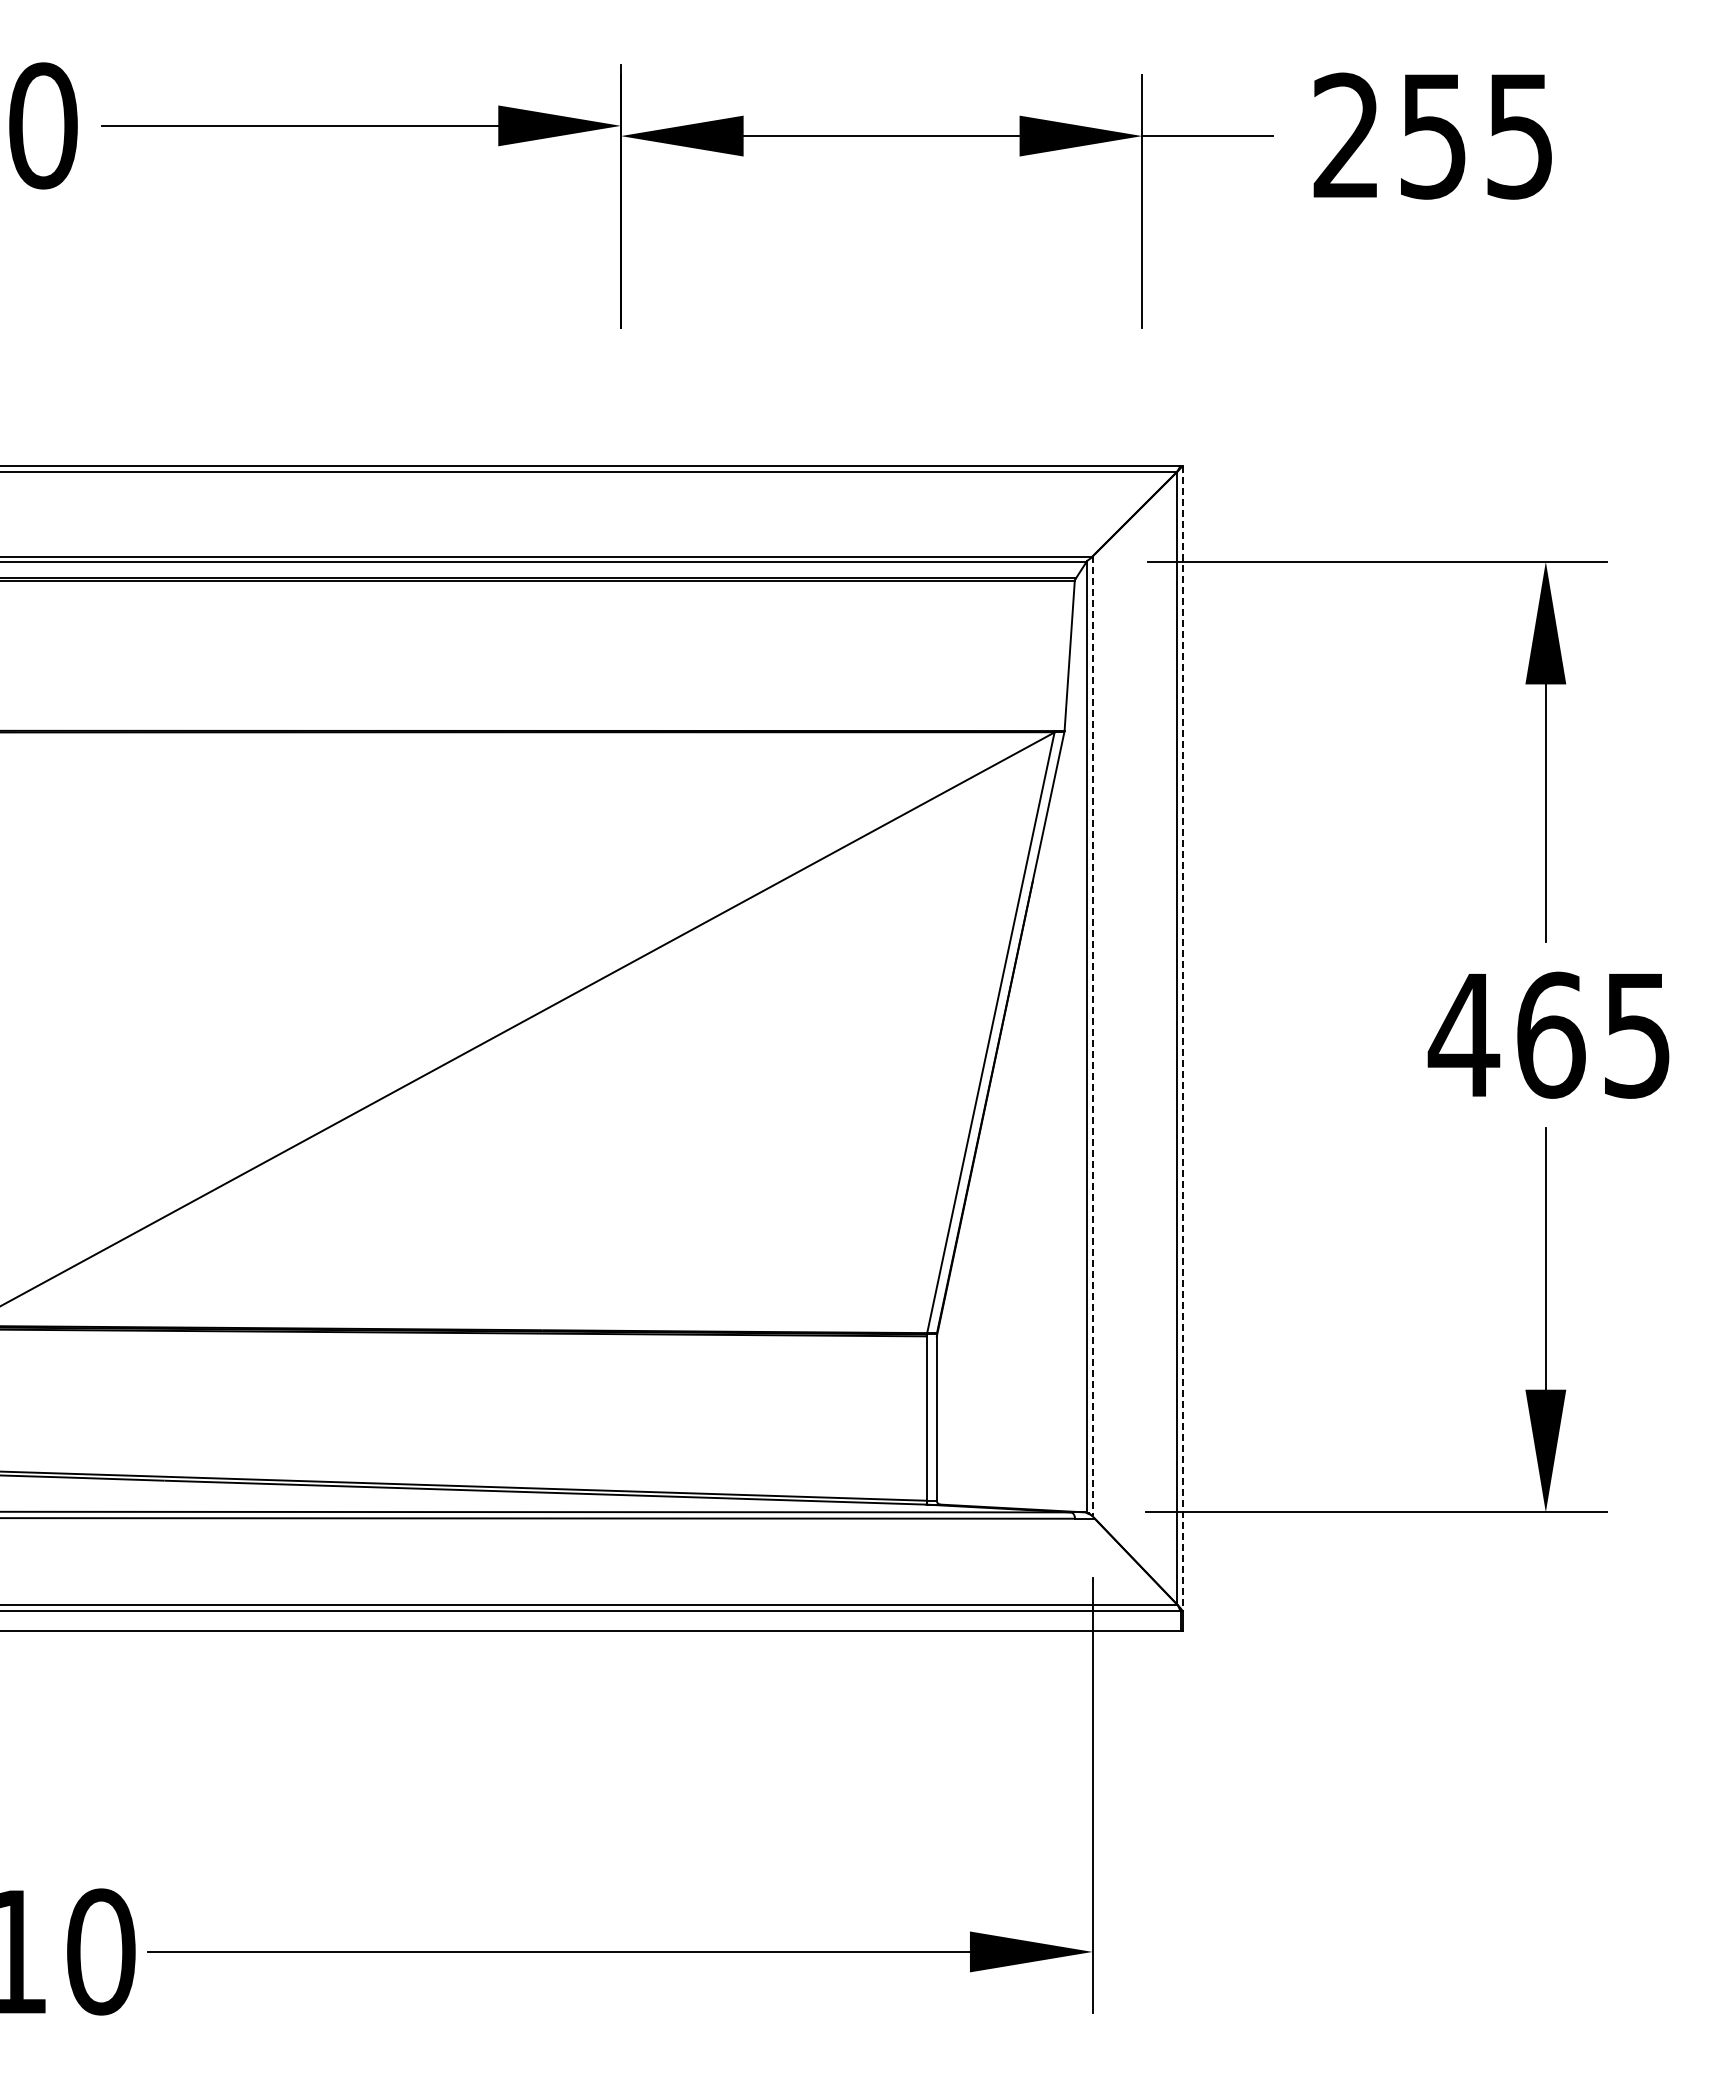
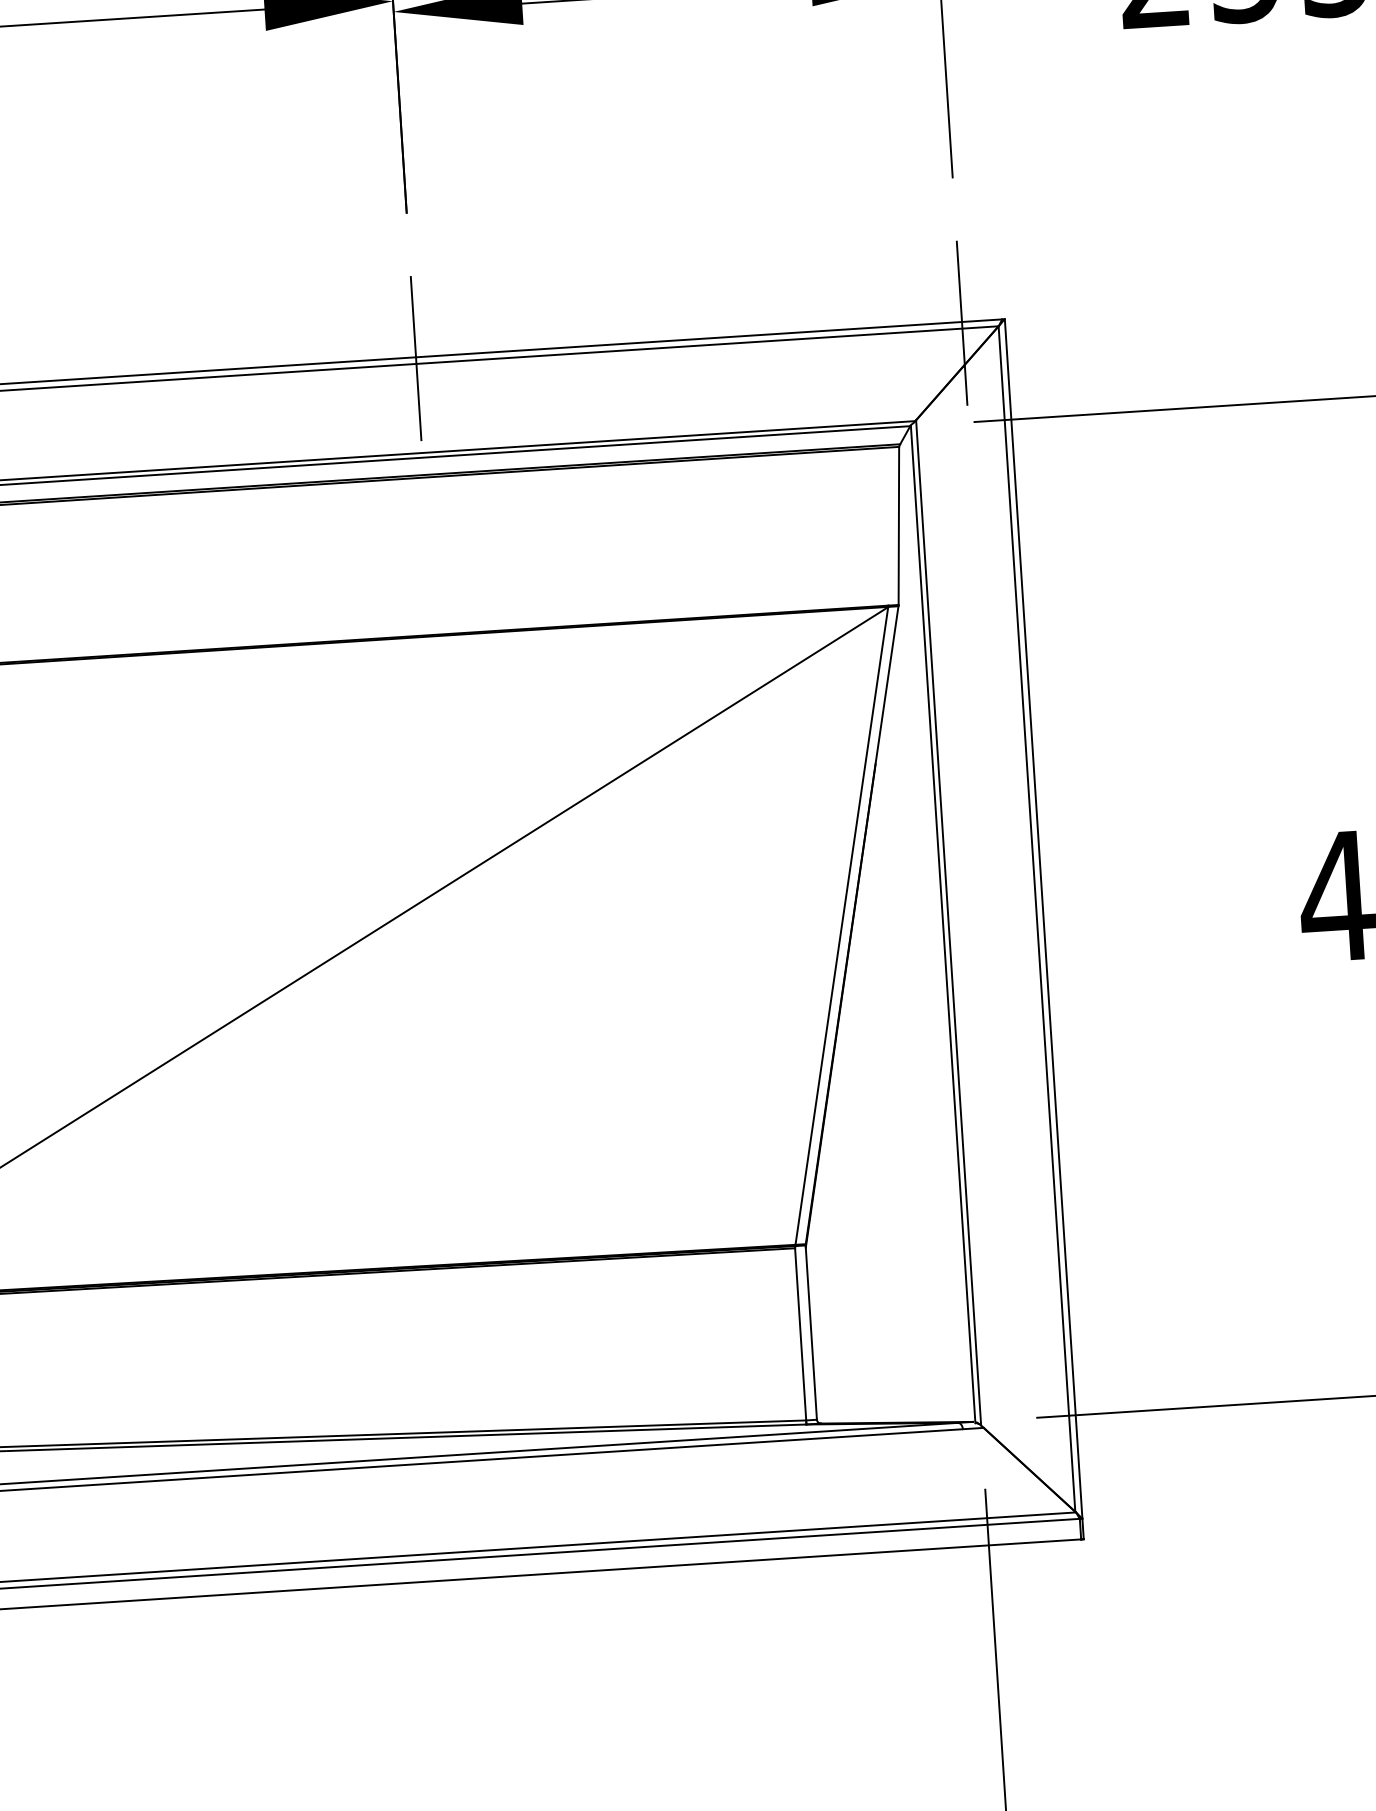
line: (620, 466) -> (415, 357), added
line: (1142, 466) -> (962, 322), added
line: (1092, 1036) -> (948, 922), dashed -> solid
line: (1183, 1038) -> (1043, 918), dashed -> solid

